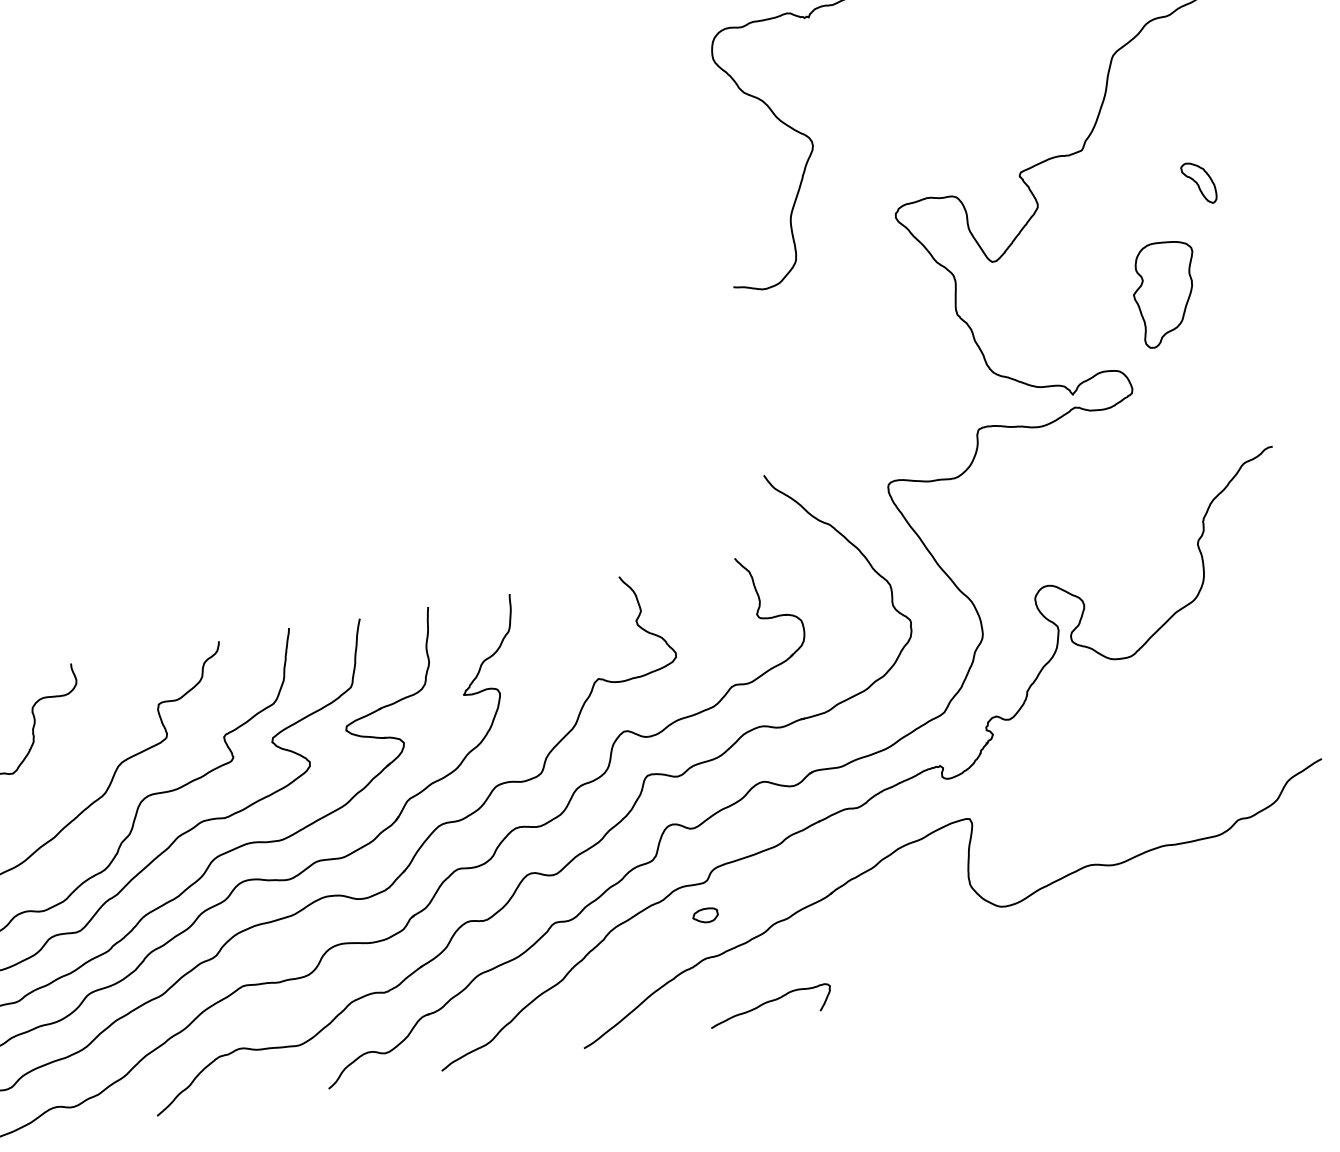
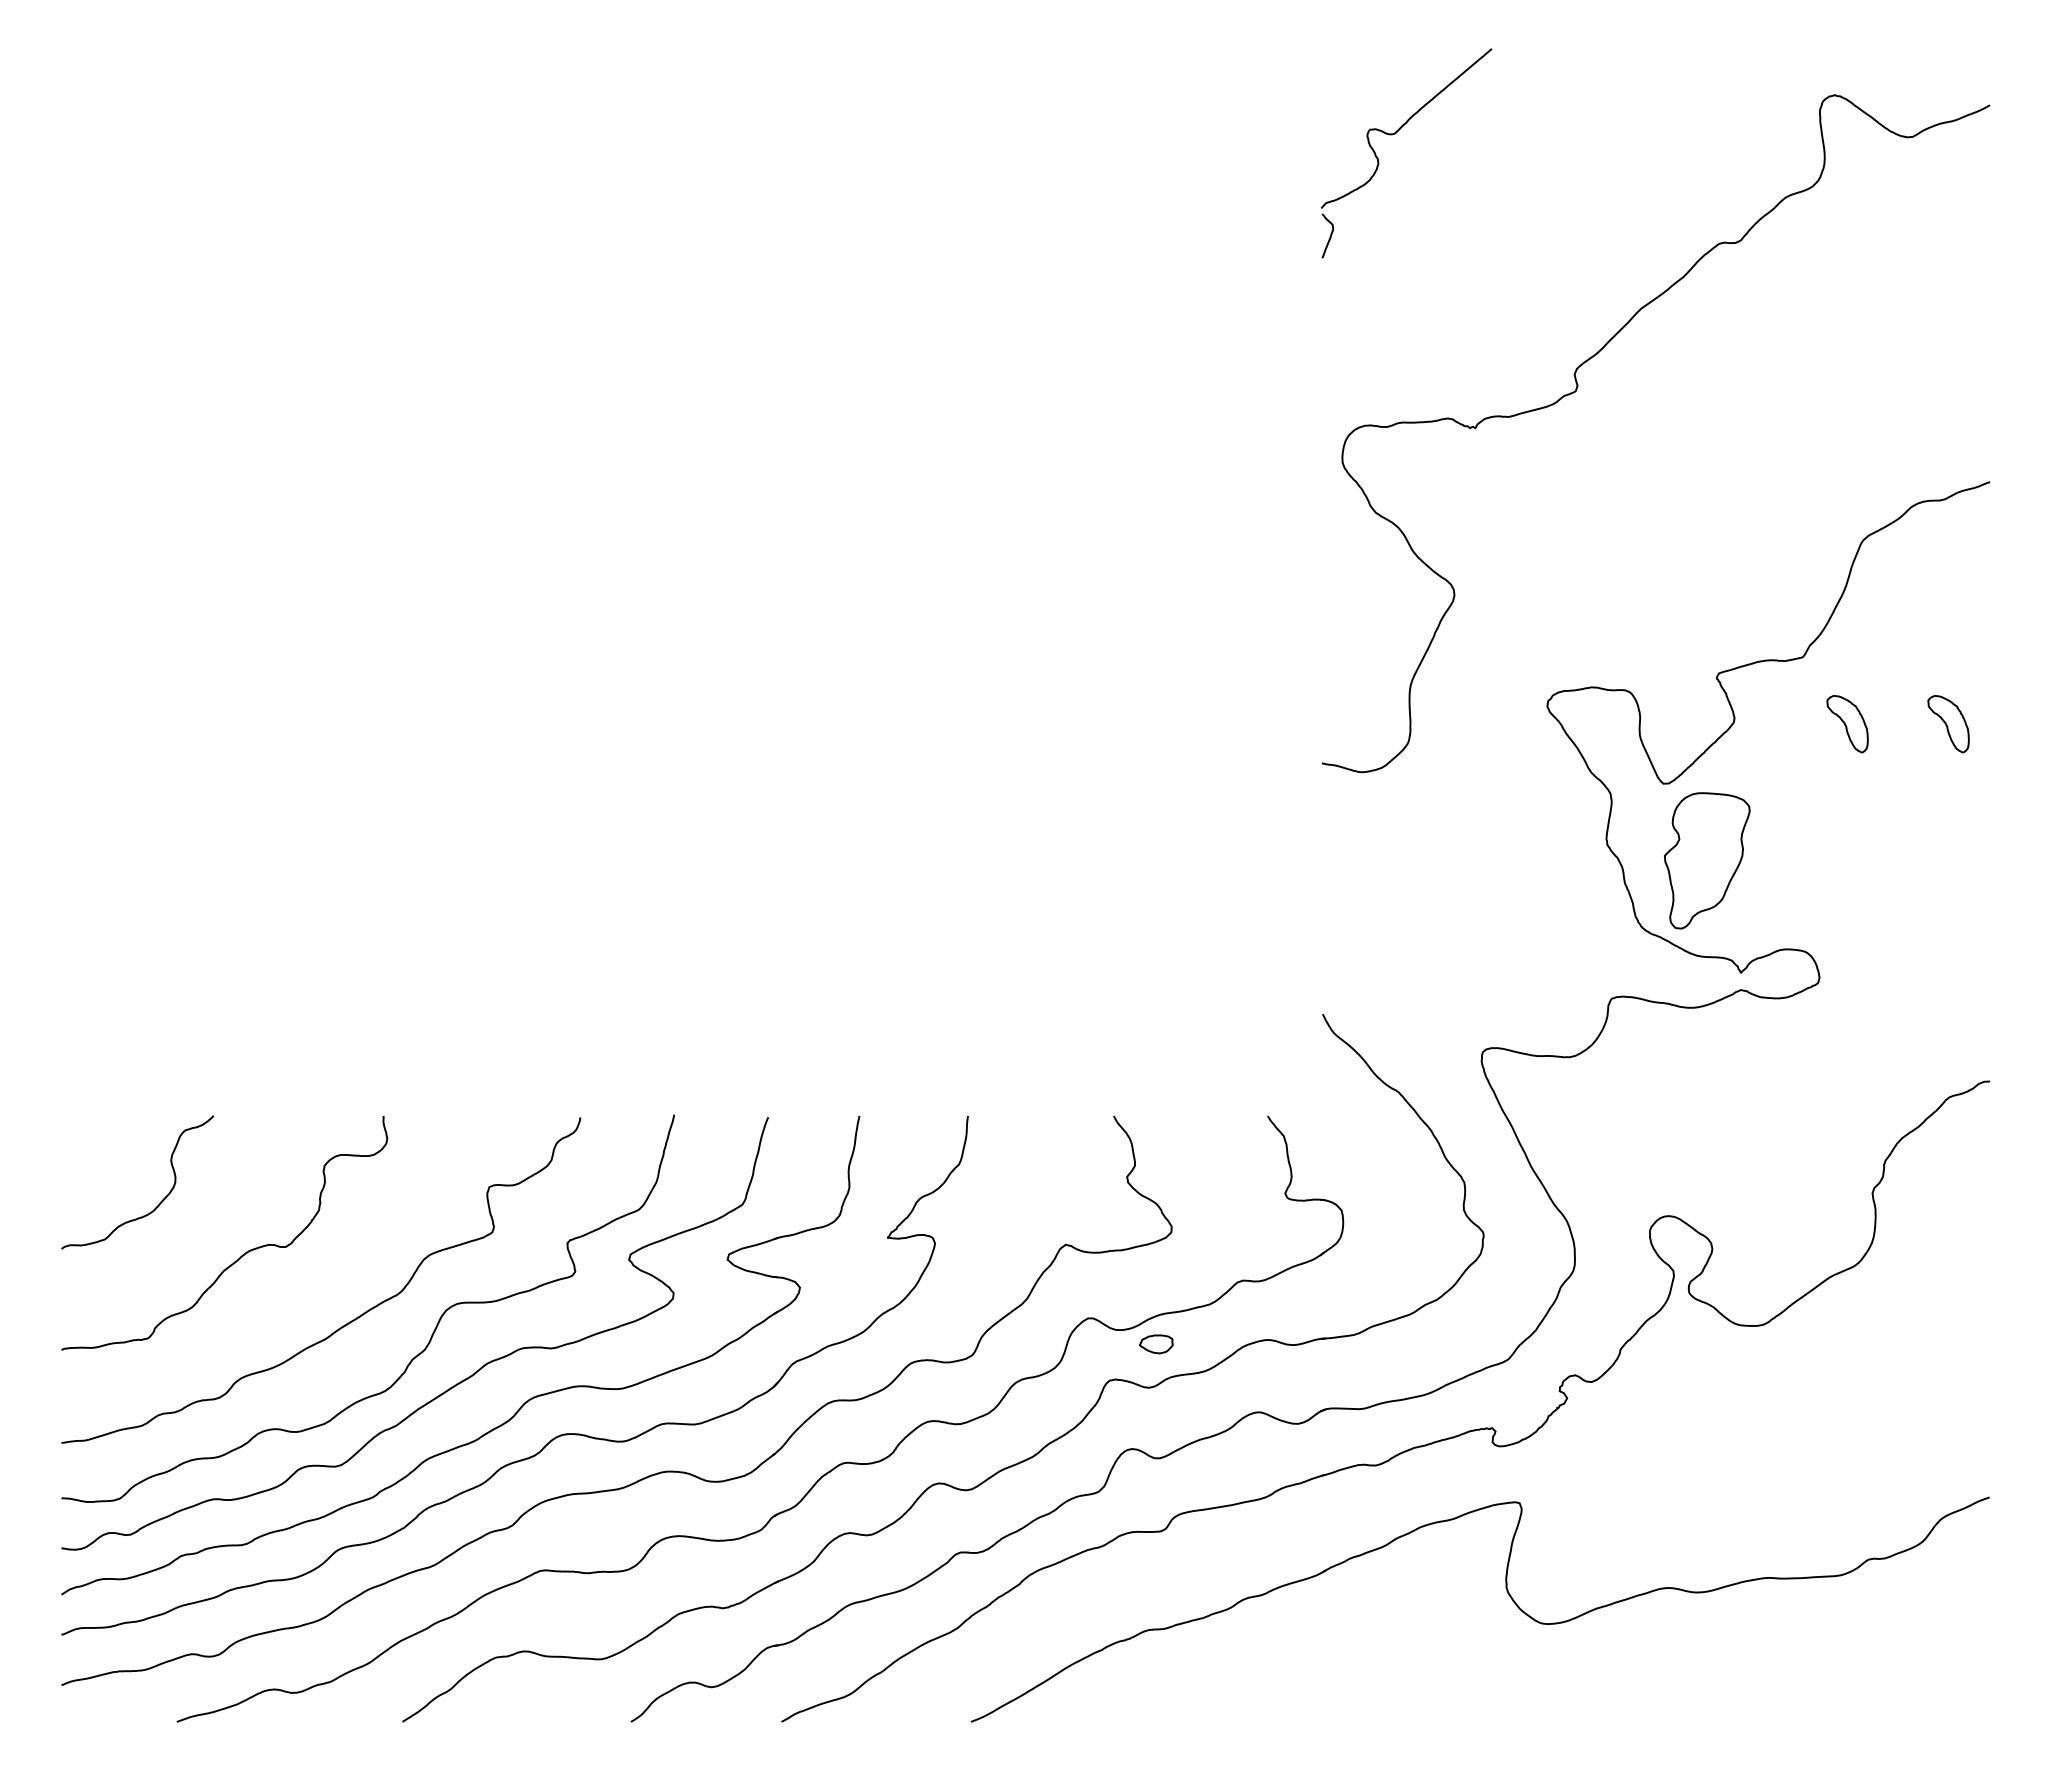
part: (1123, 195) -> (1847, 724), added
part: (1166, 293) -> (1707, 860), moved
part: (704, 915) -> (1155, 1344), moved
curve: (768, 1002) -> (1220, 1700), removed

